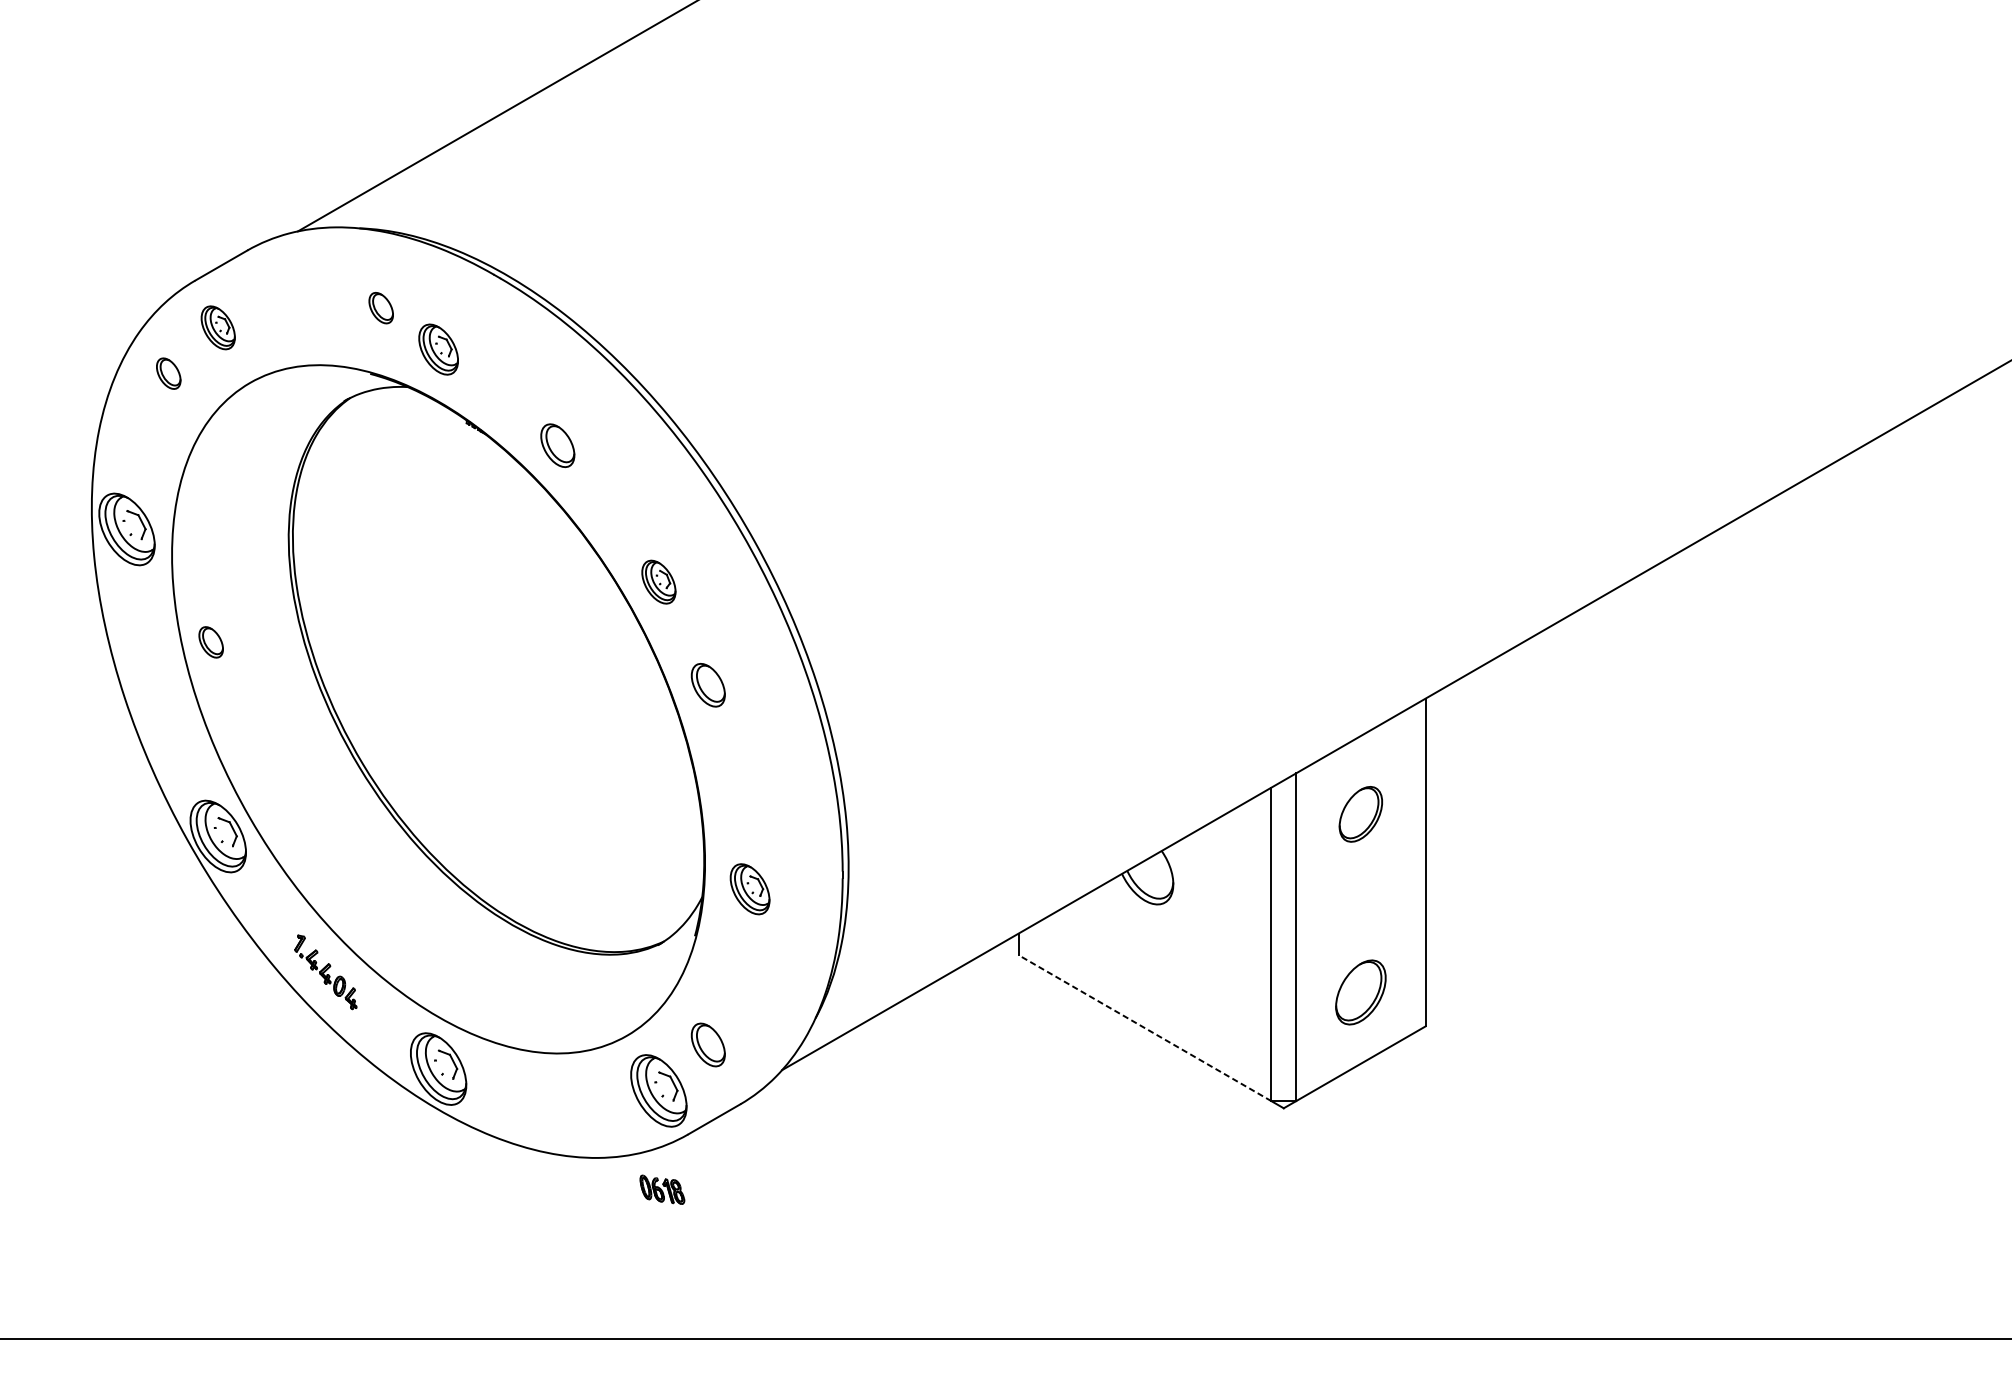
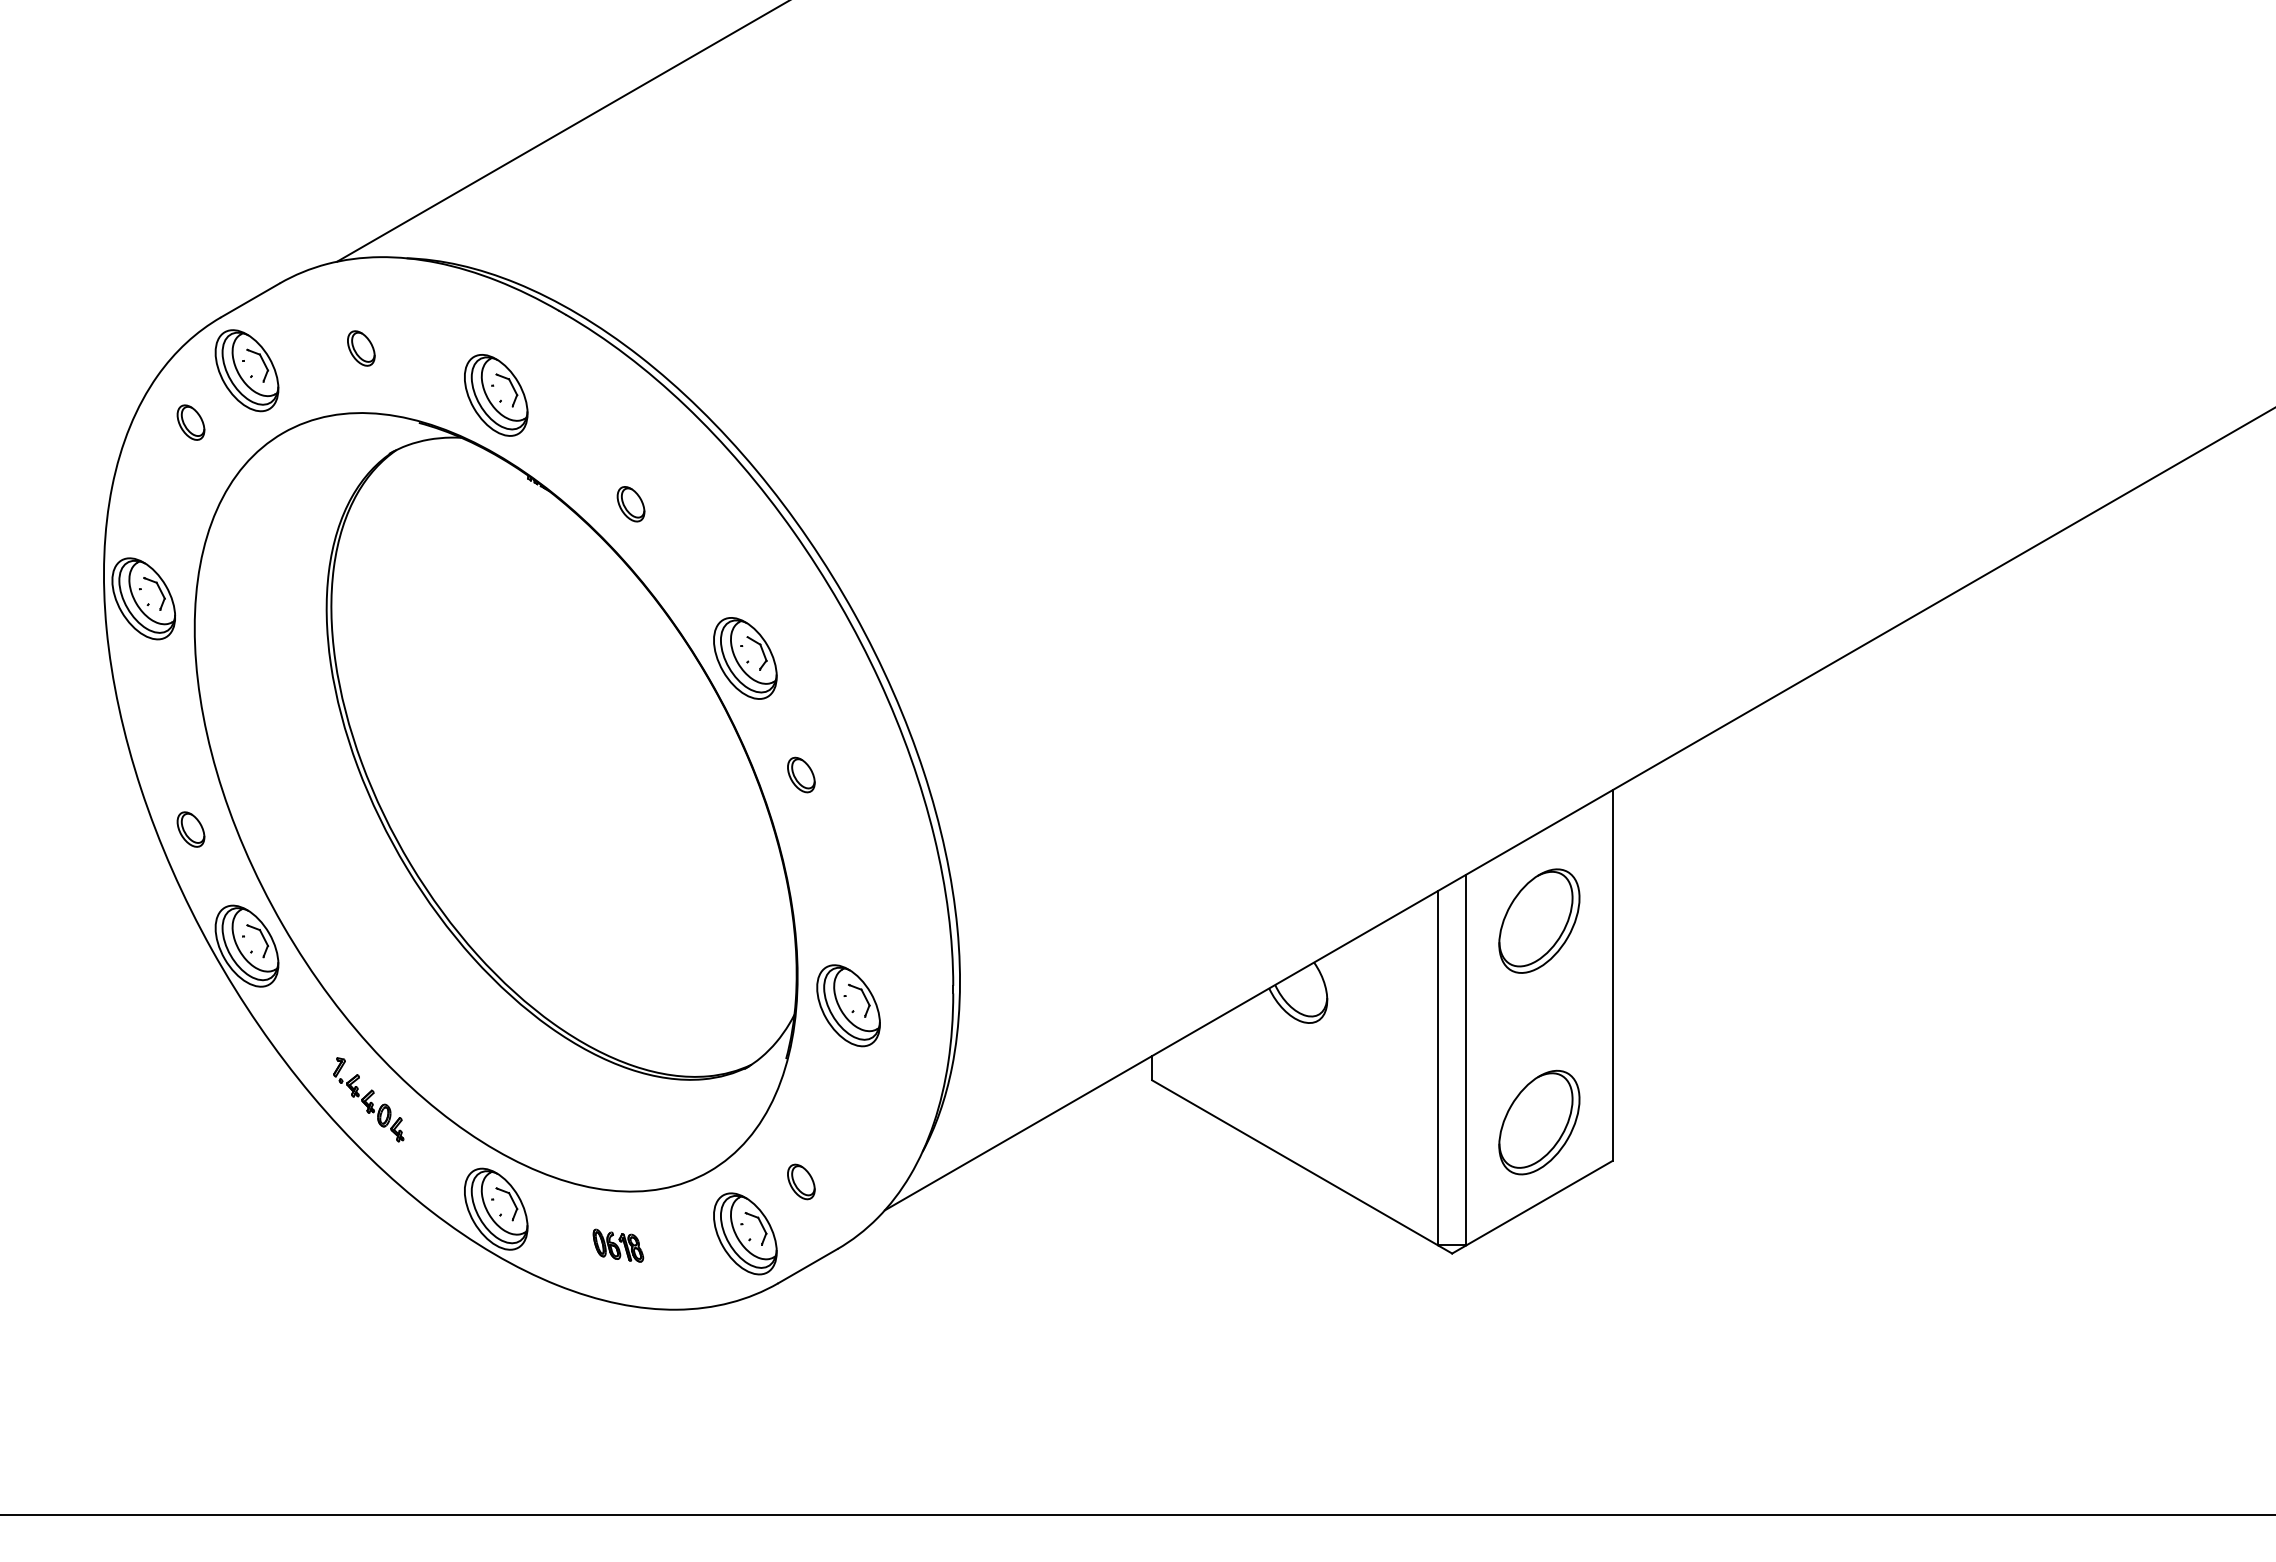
part: (381, 308) -> (361, 348), moved
part: (217, 327) -> (246, 370), size x1.67
part: (438, 349) -> (496, 395), size x1.43
part: (557, 446) -> (630, 504), size x0.71
part: (658, 582) -> (745, 658), size x1.67
part: (210, 642) -> (190, 829), moved
part: (708, 684) -> (801, 774), size x0.71
part: (1360, 813) -> (1539, 920), size x1.67
part: (750, 888) -> (848, 1005), size x1.43
part: (1360, 992) -> (1539, 1122), size x1.43
line: (1144, 1027) -> (1294, 1162), dashed -> solid
part: (708, 1044) -> (801, 1181), size x0.71
part: (662, 1189) -> (618, 1245), moved

